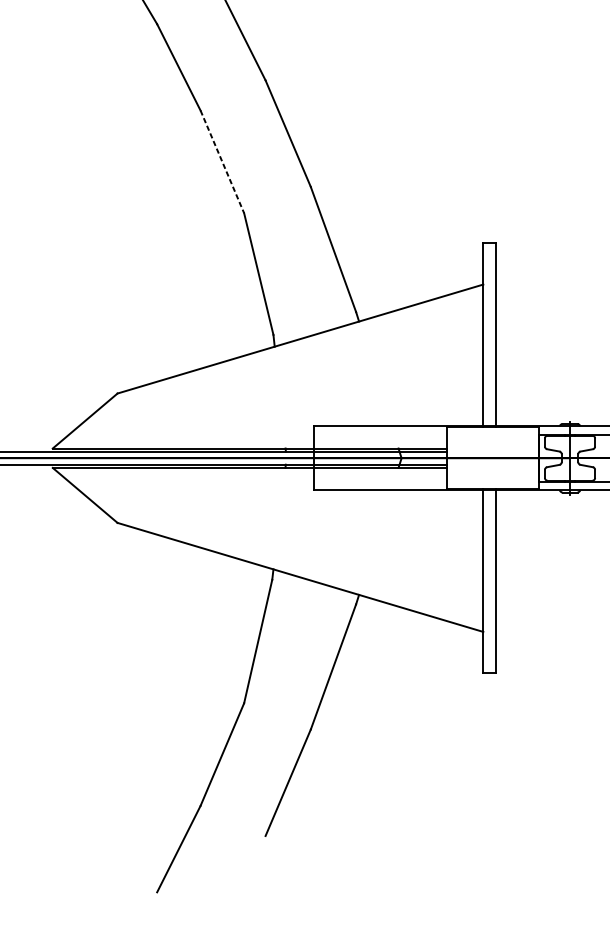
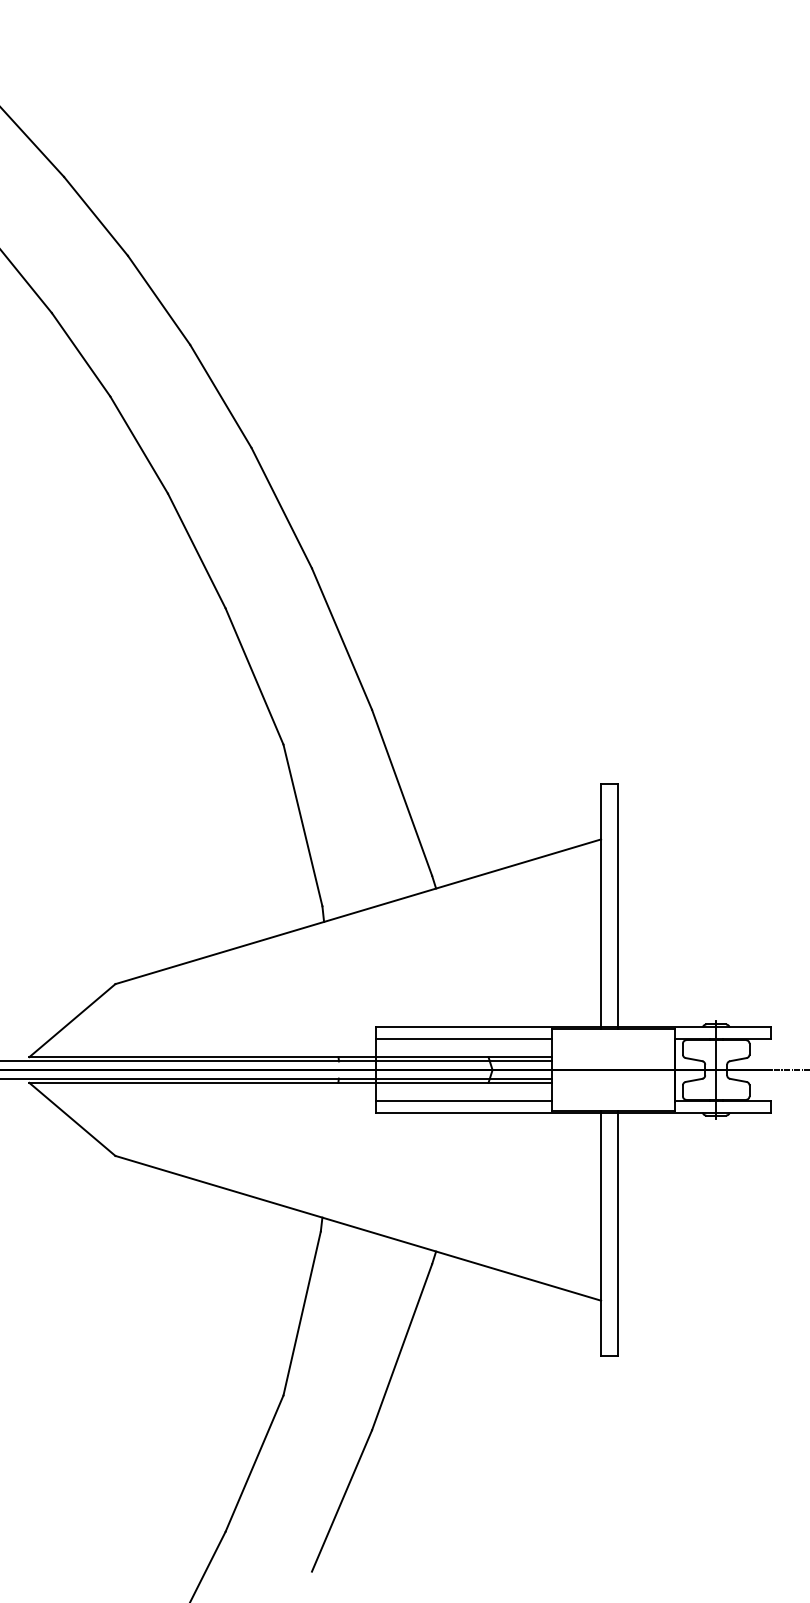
line: (222, 161) -> (254, 676), dashed -> solid
line: (380, 434) -> (464, 1038), added
line: (380, 481) -> (464, 1101), added

